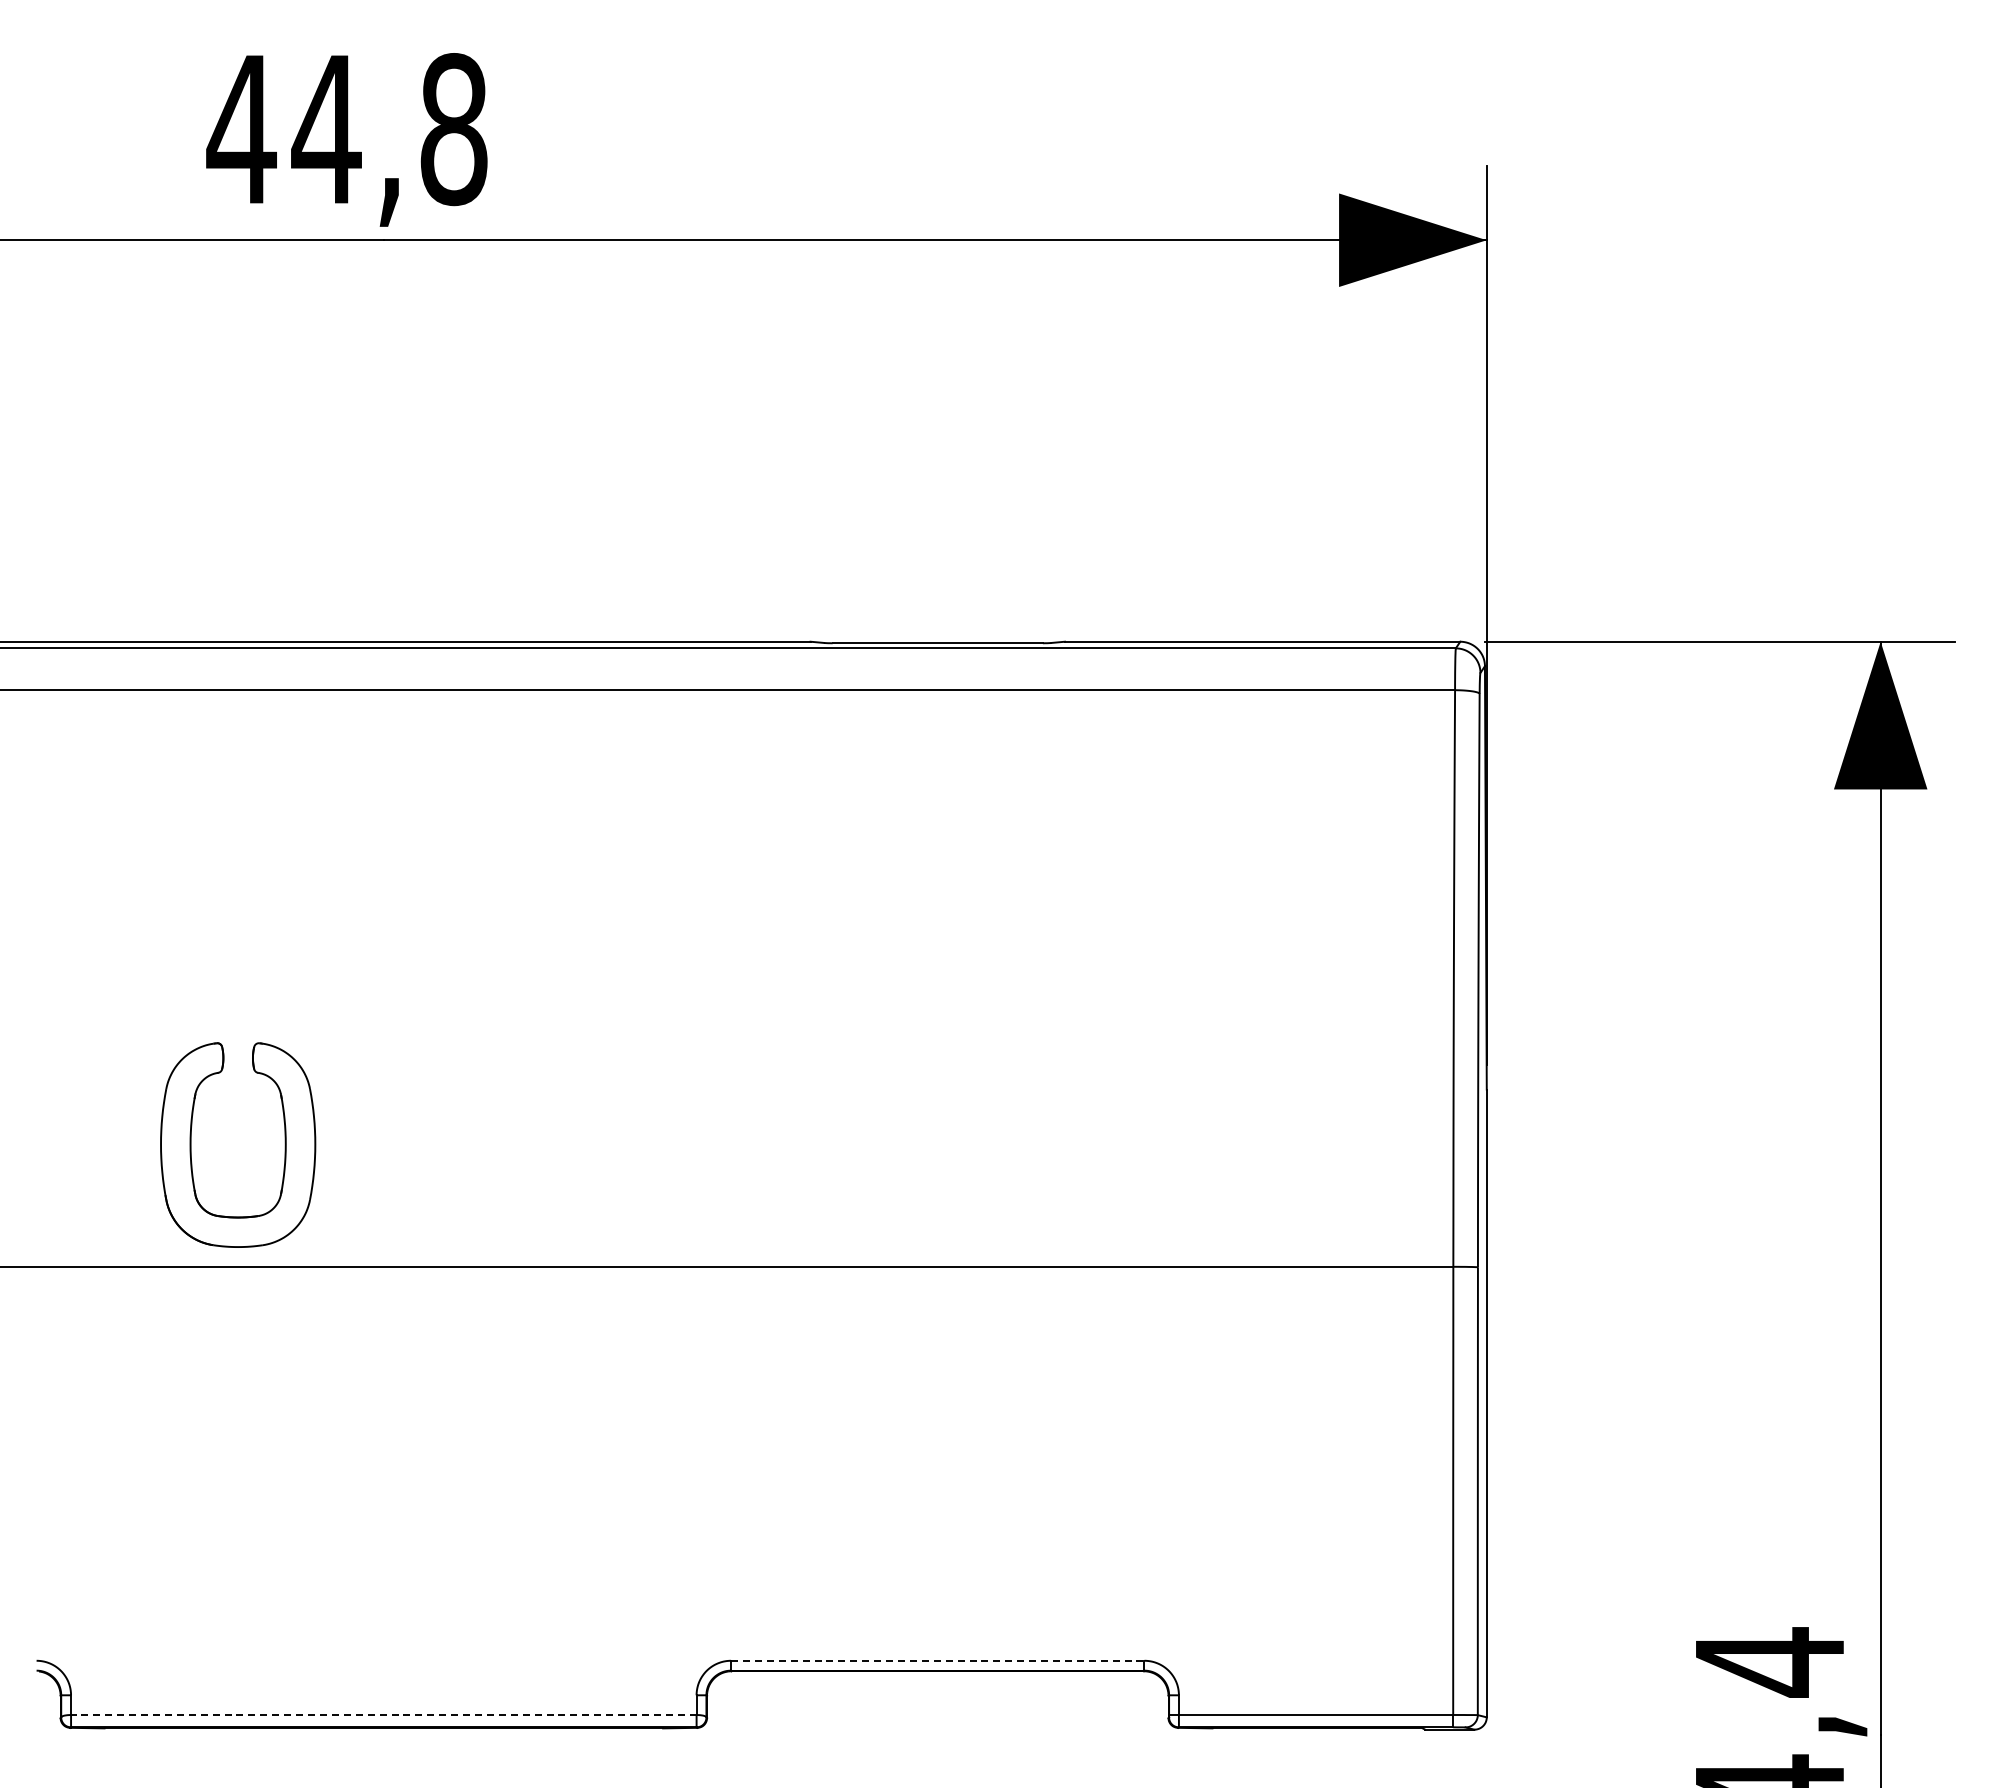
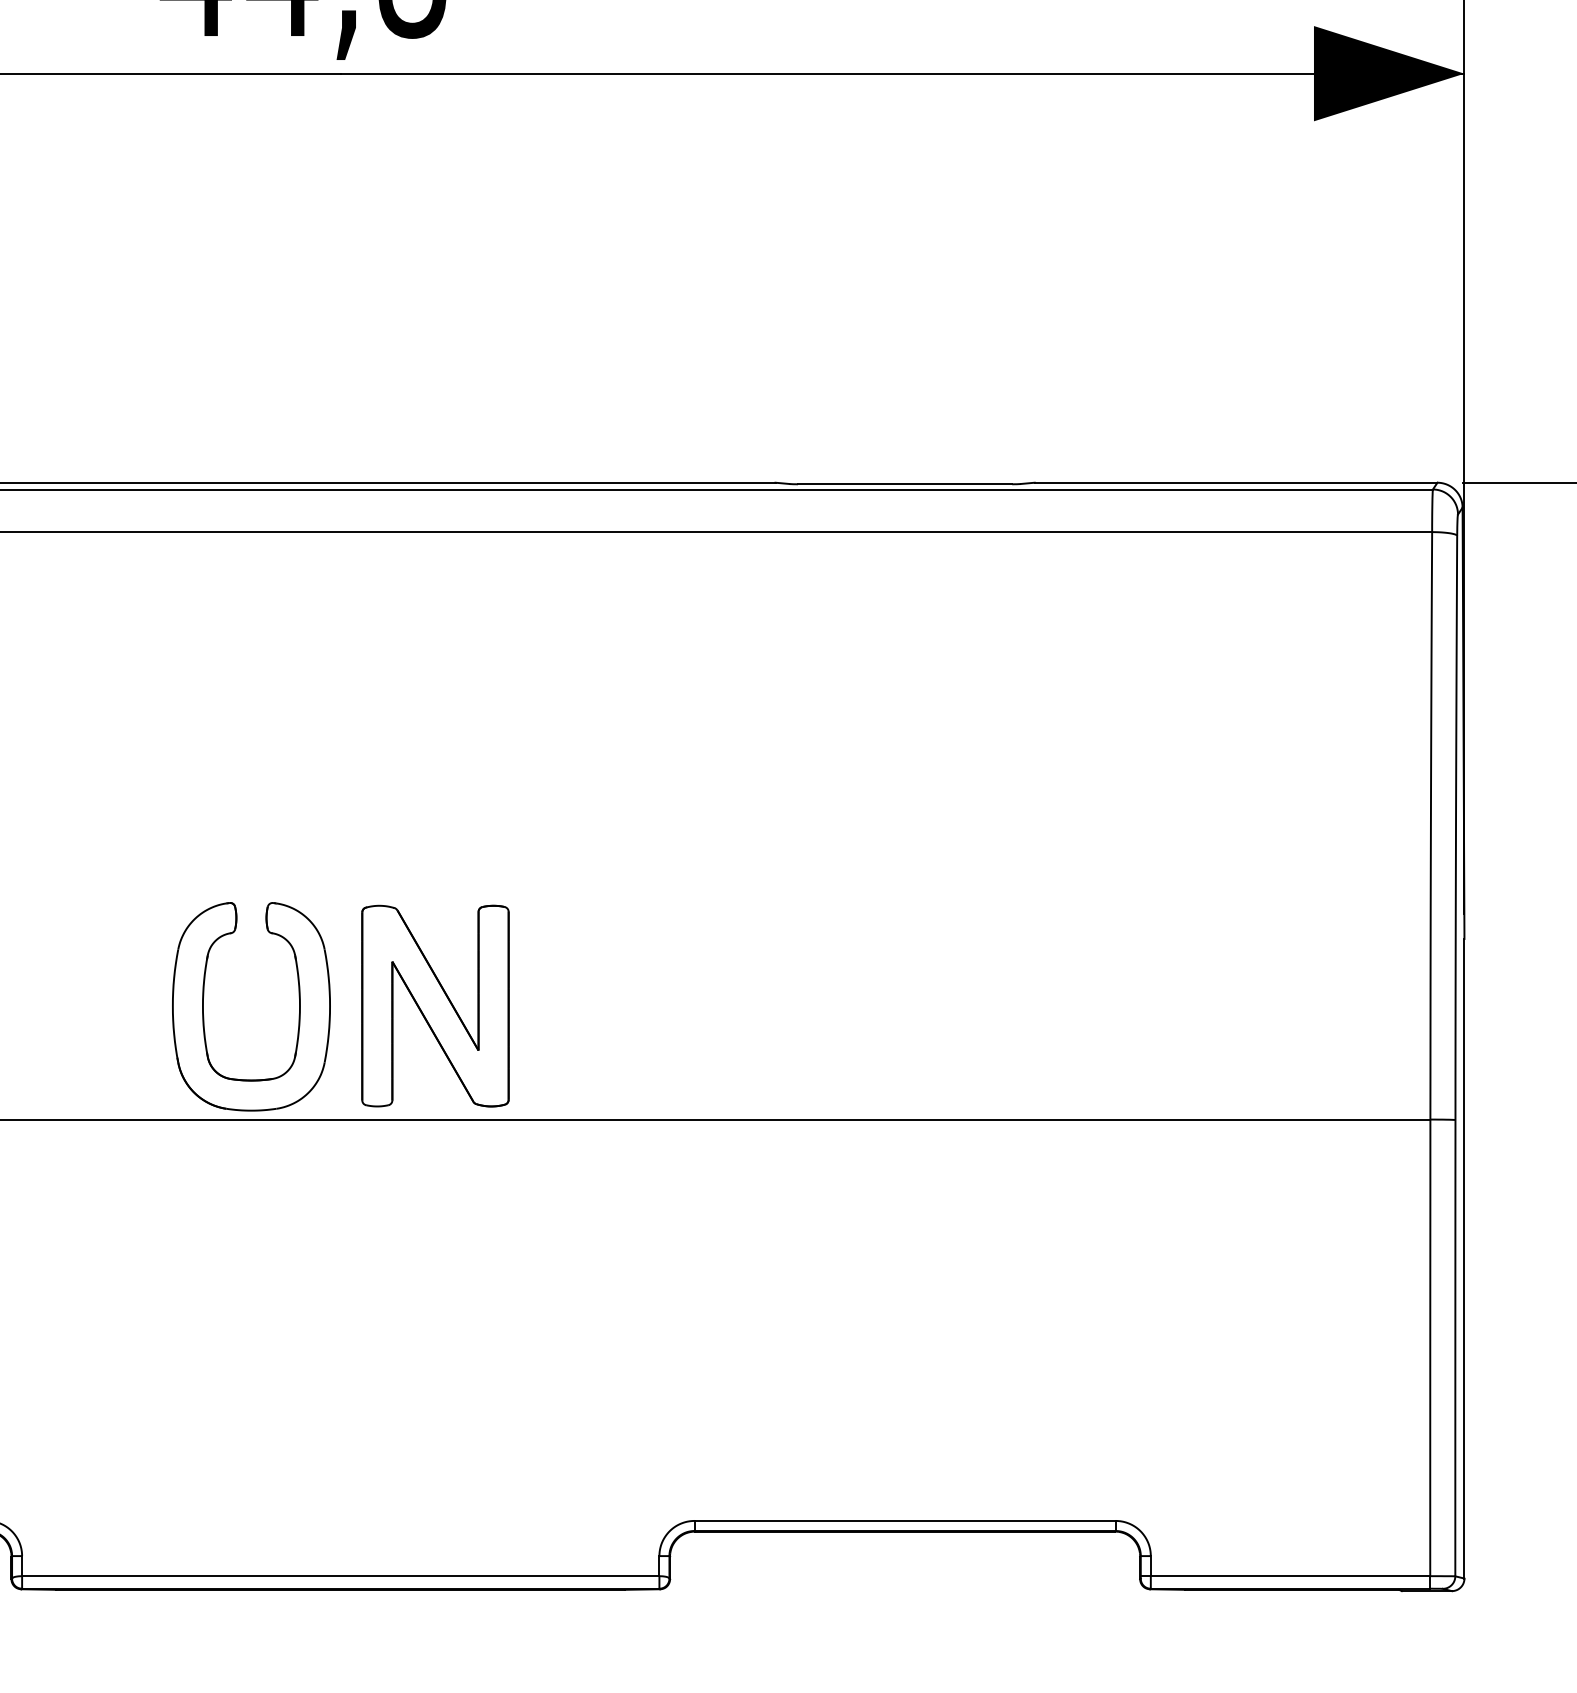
part: (284, 1144) -> (298, 1006), moved
part: (476, 1155) -> (435, 1006), added
line: (937, 1660) -> (904, 1520), dashed -> solid
line: (383, 1714) -> (340, 1575), dashed -> solid

